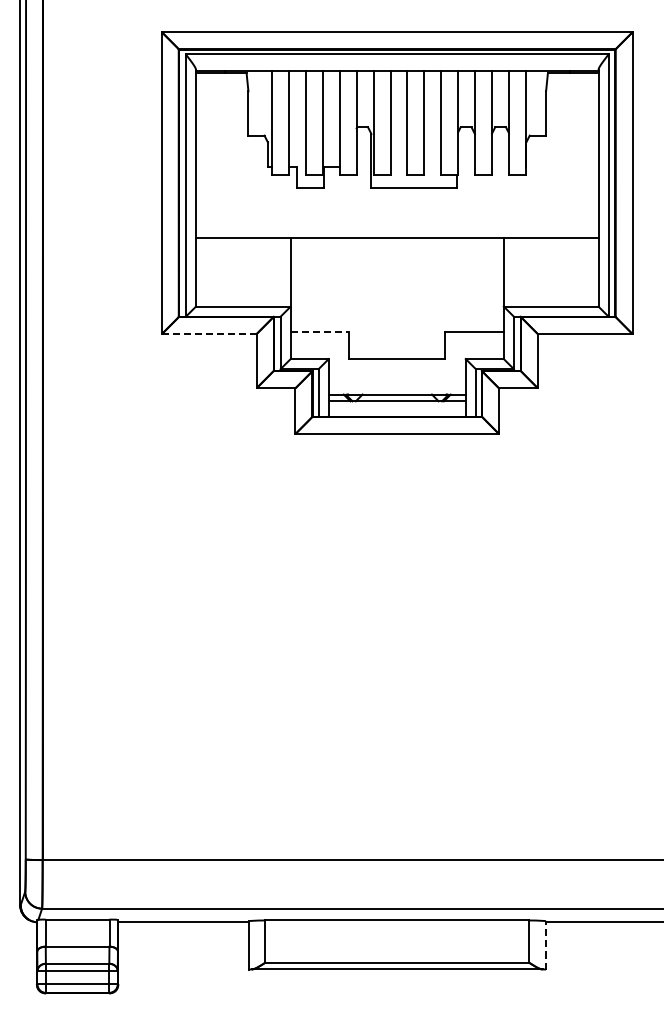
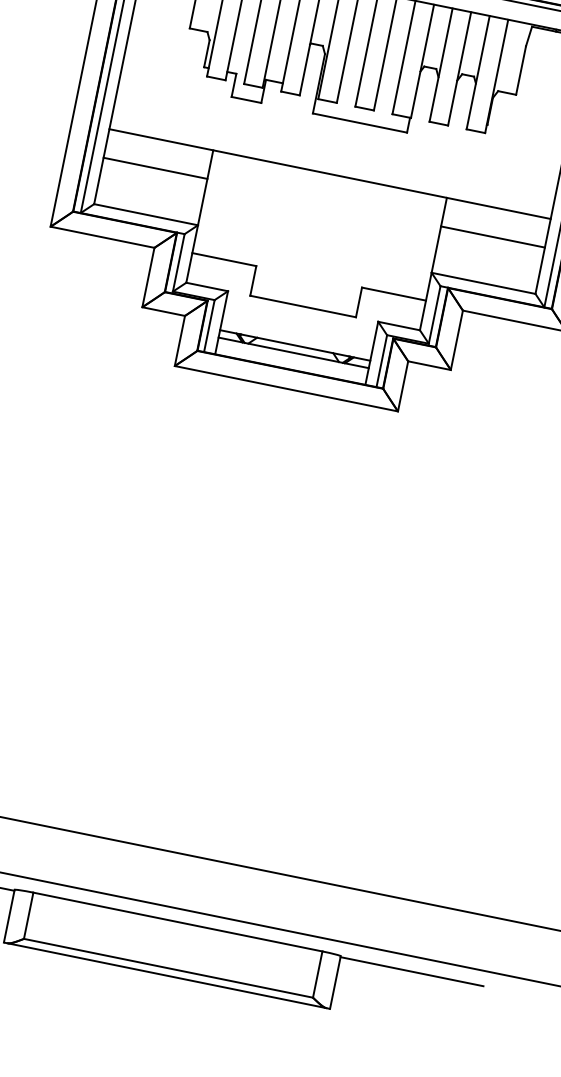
line: (243, 264) -> (155, 168), added
line: (550, 264) -> (492, 237), added
line: (320, 331) -> (225, 259), dashed -> solid
line: (209, 334) -> (102, 237), dashed -> solid
line: (545, 944) -> (335, 981), dashed -> solid

